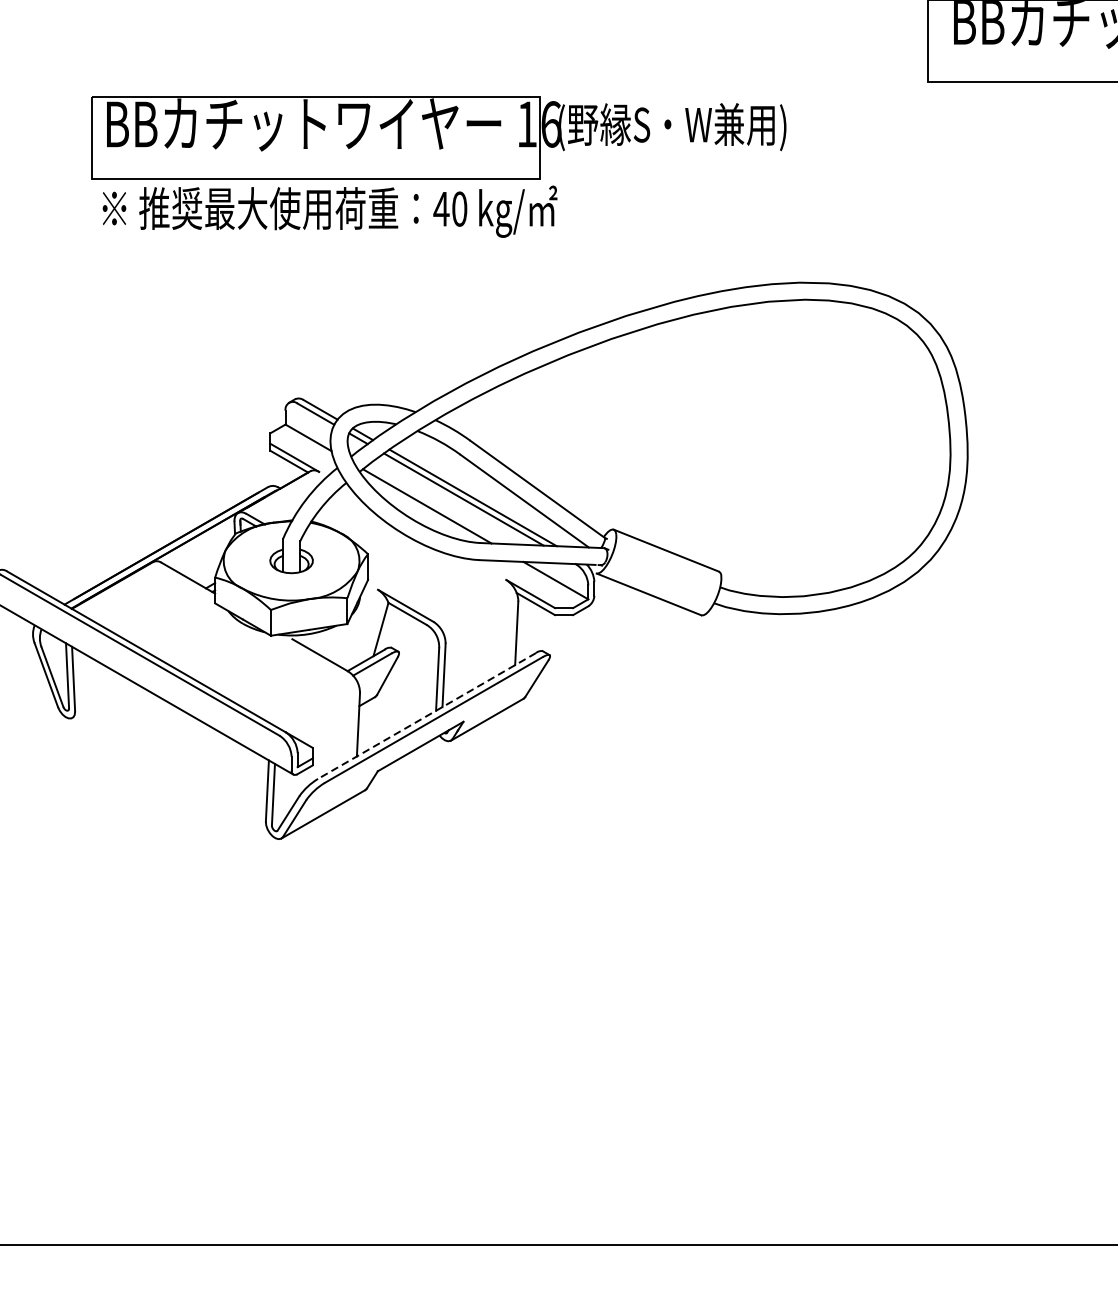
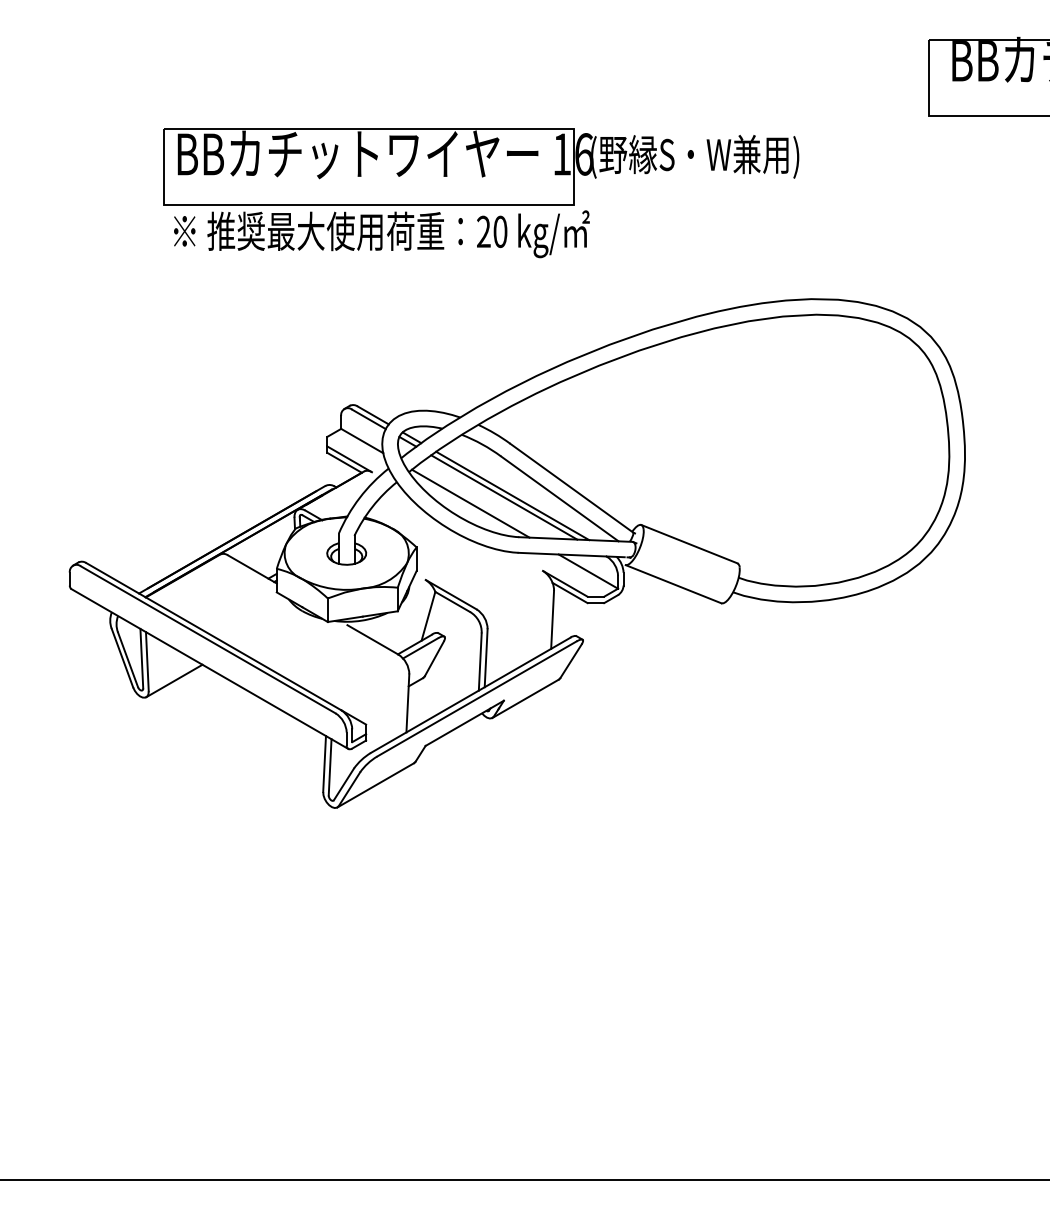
text: (441, 208) -> (483, 231), 40 -> 20
line: (103, 699) -> (174, 680), added
line: (426, 716) -> (470, 695), dashed -> solid

